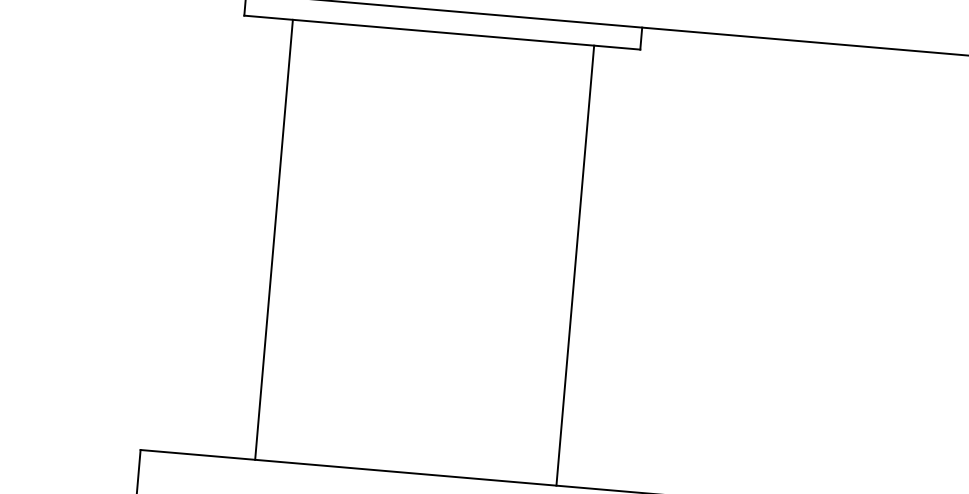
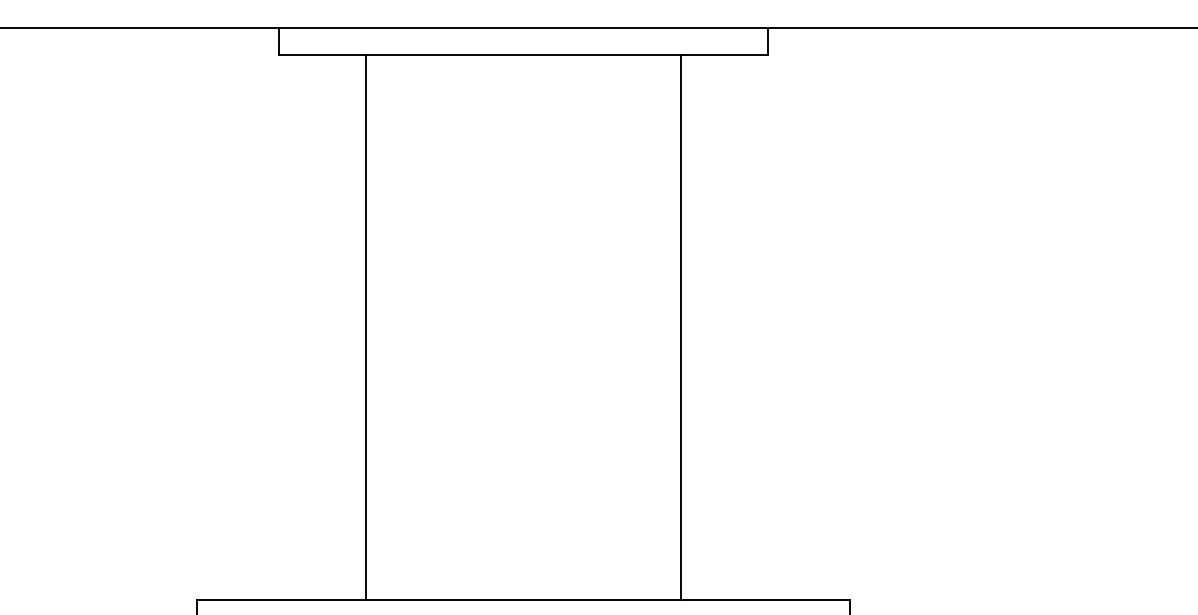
line: (273, 239) -> (365, 327), moved
line: (575, 265) -> (681, 327), moved

